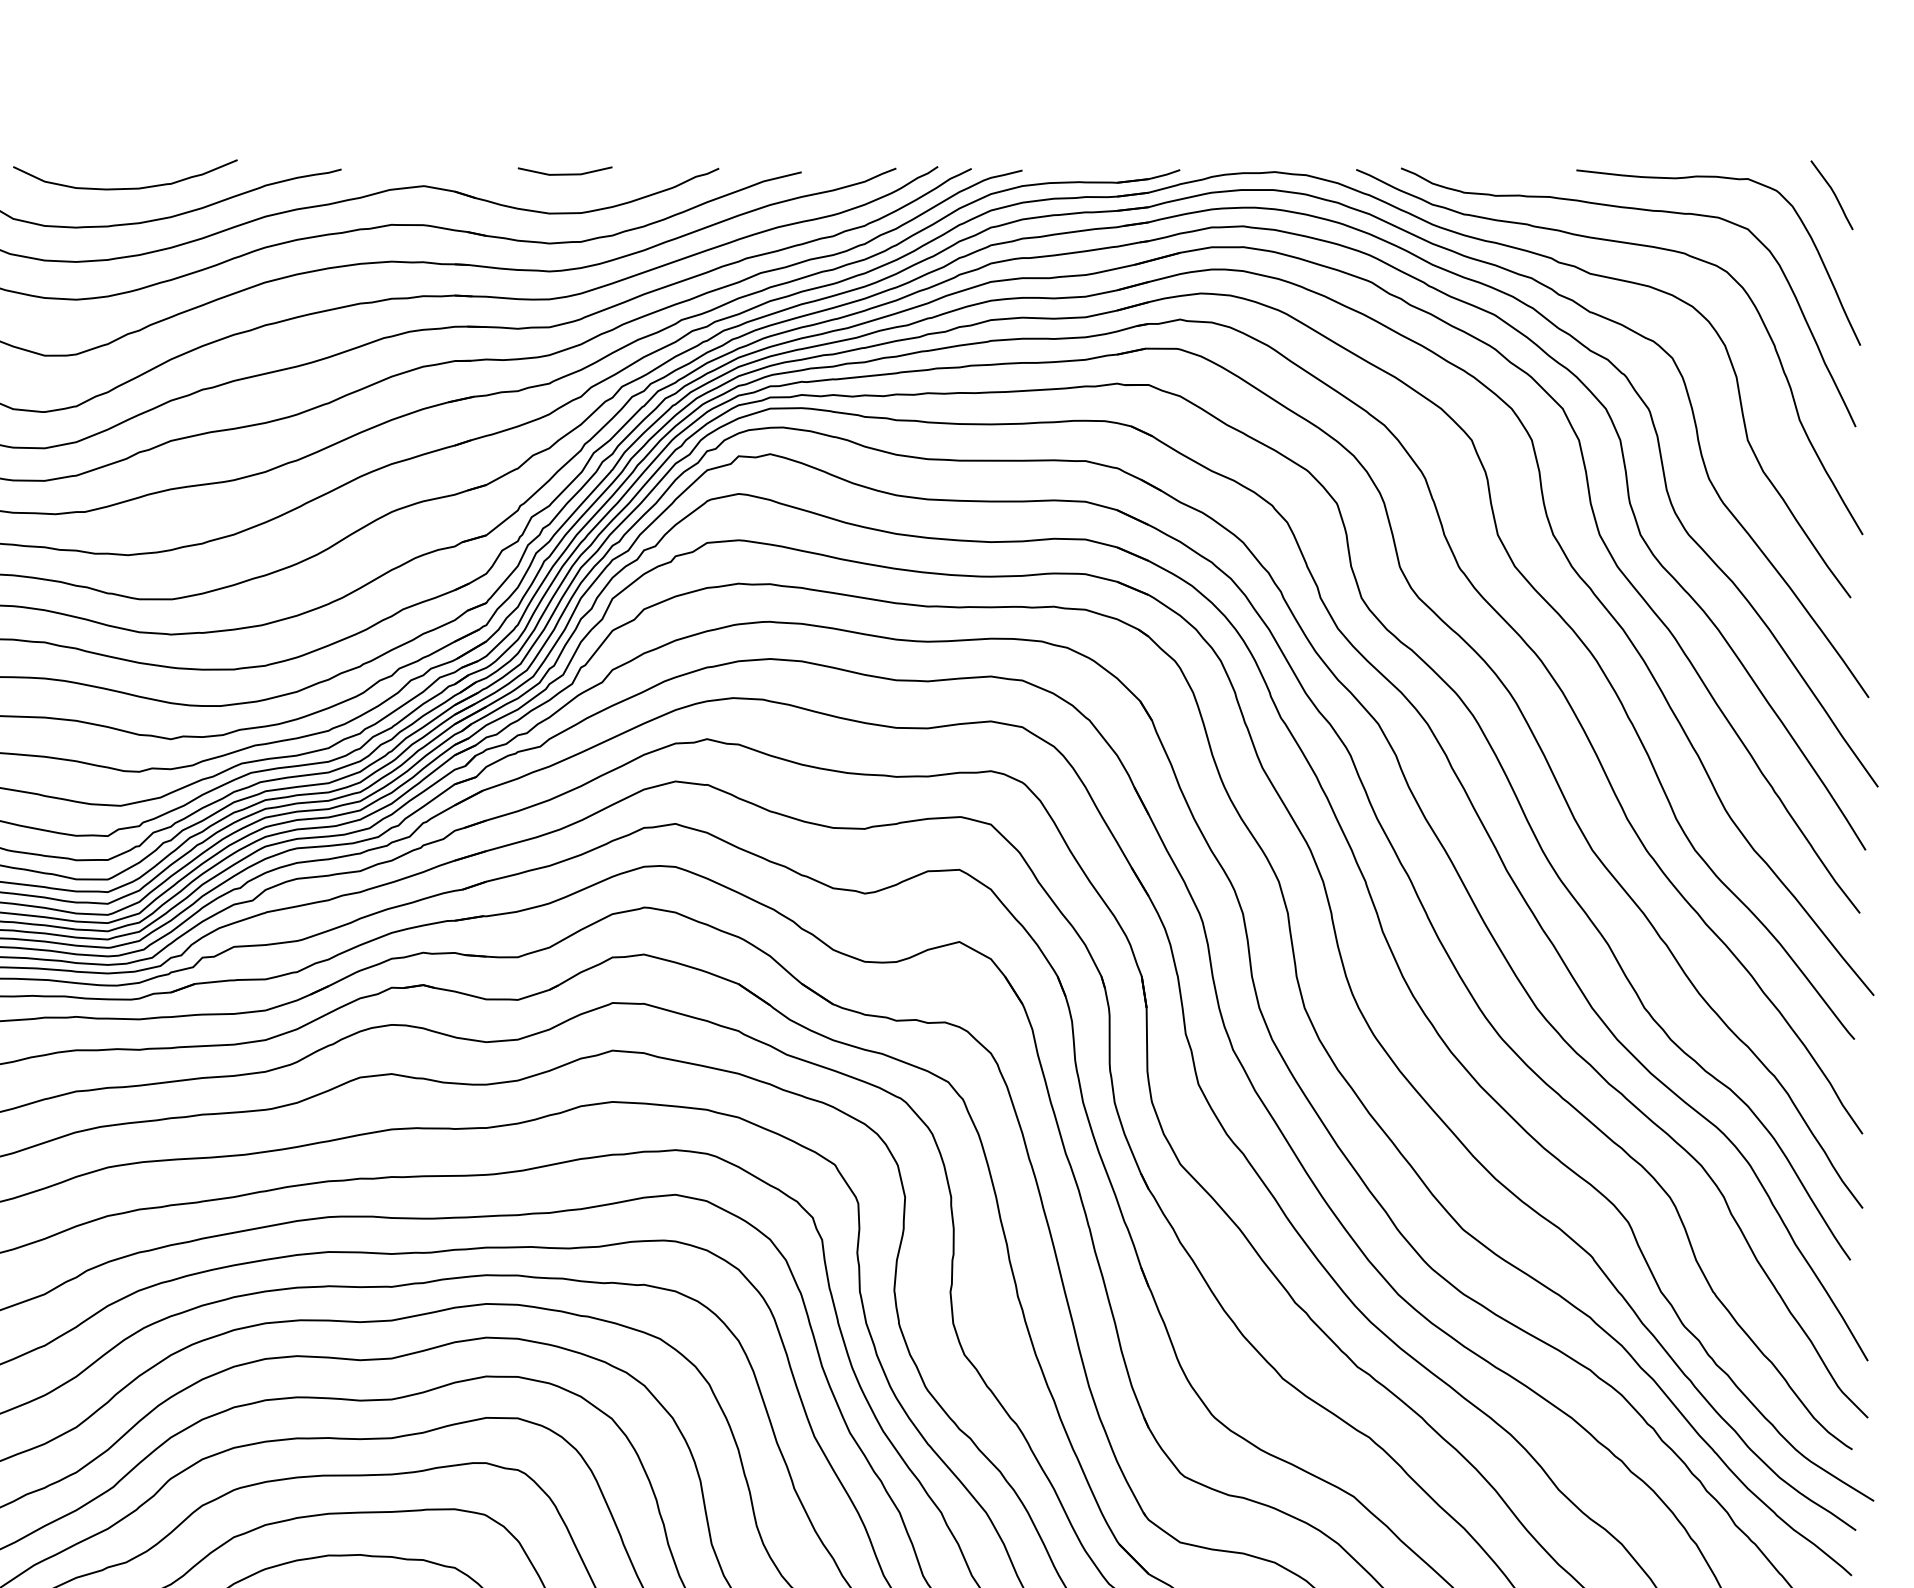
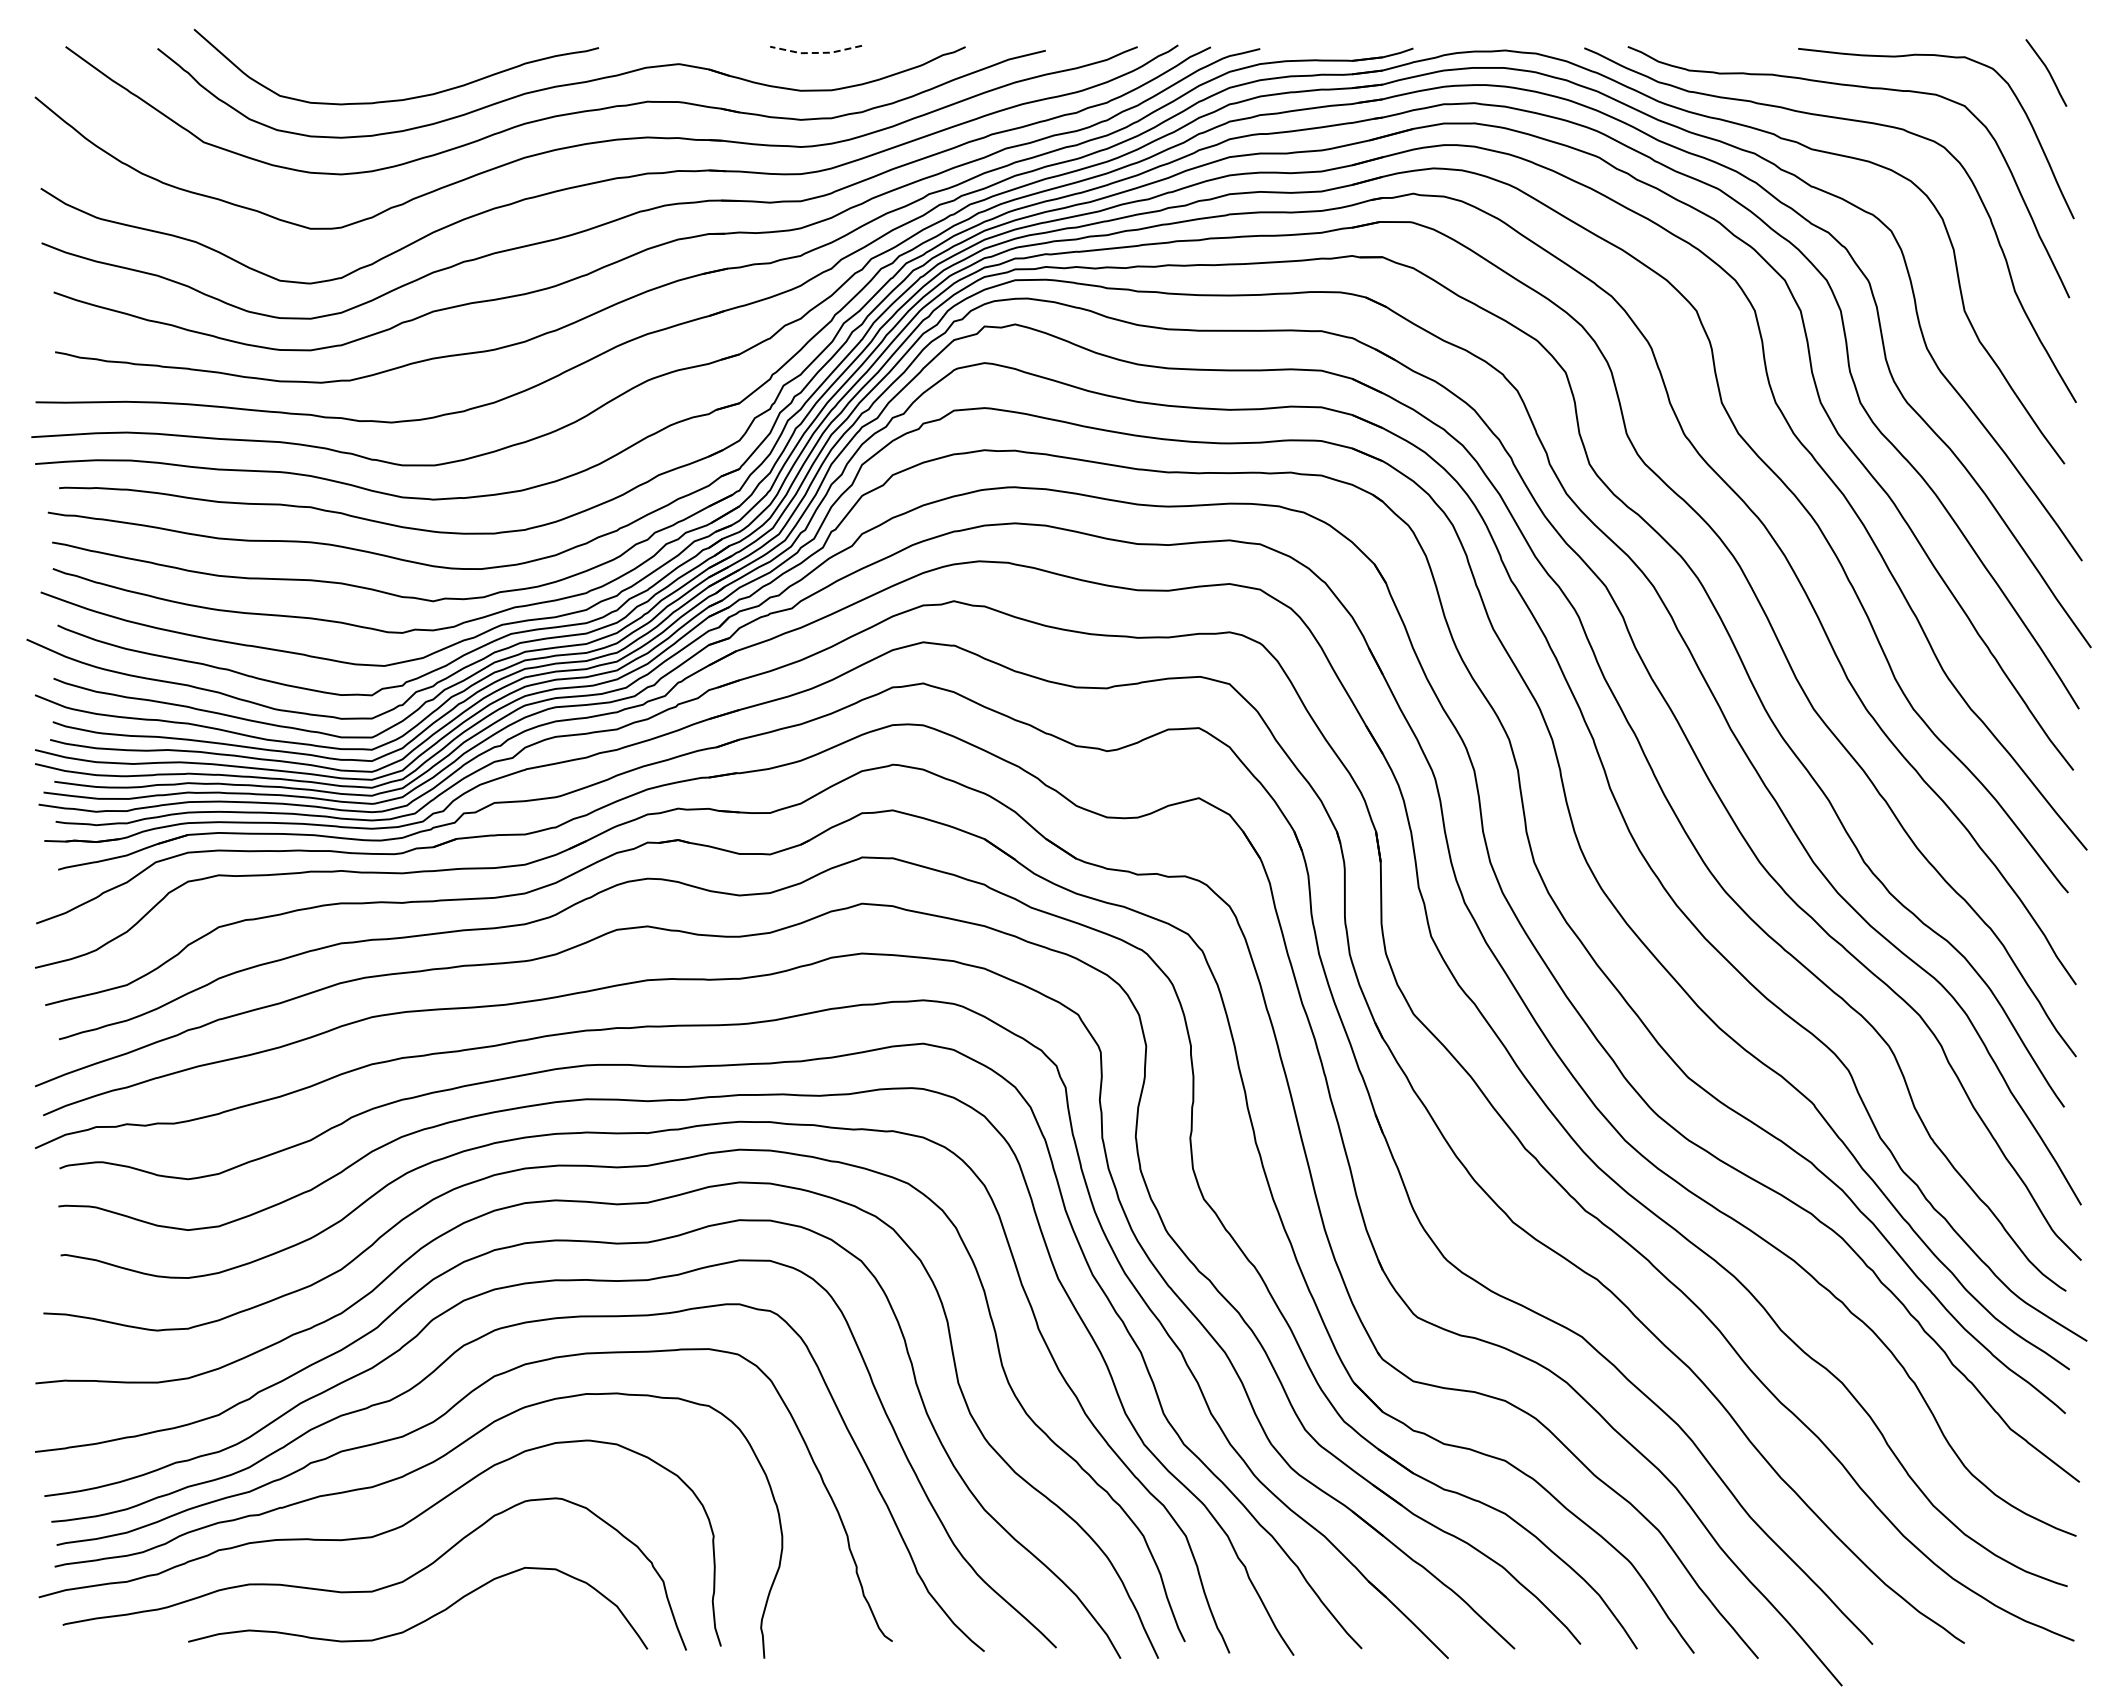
line: (564, 174) -> (815, 52), solid -> dashed
curve: (127, 187) -> (391, 65), removed

